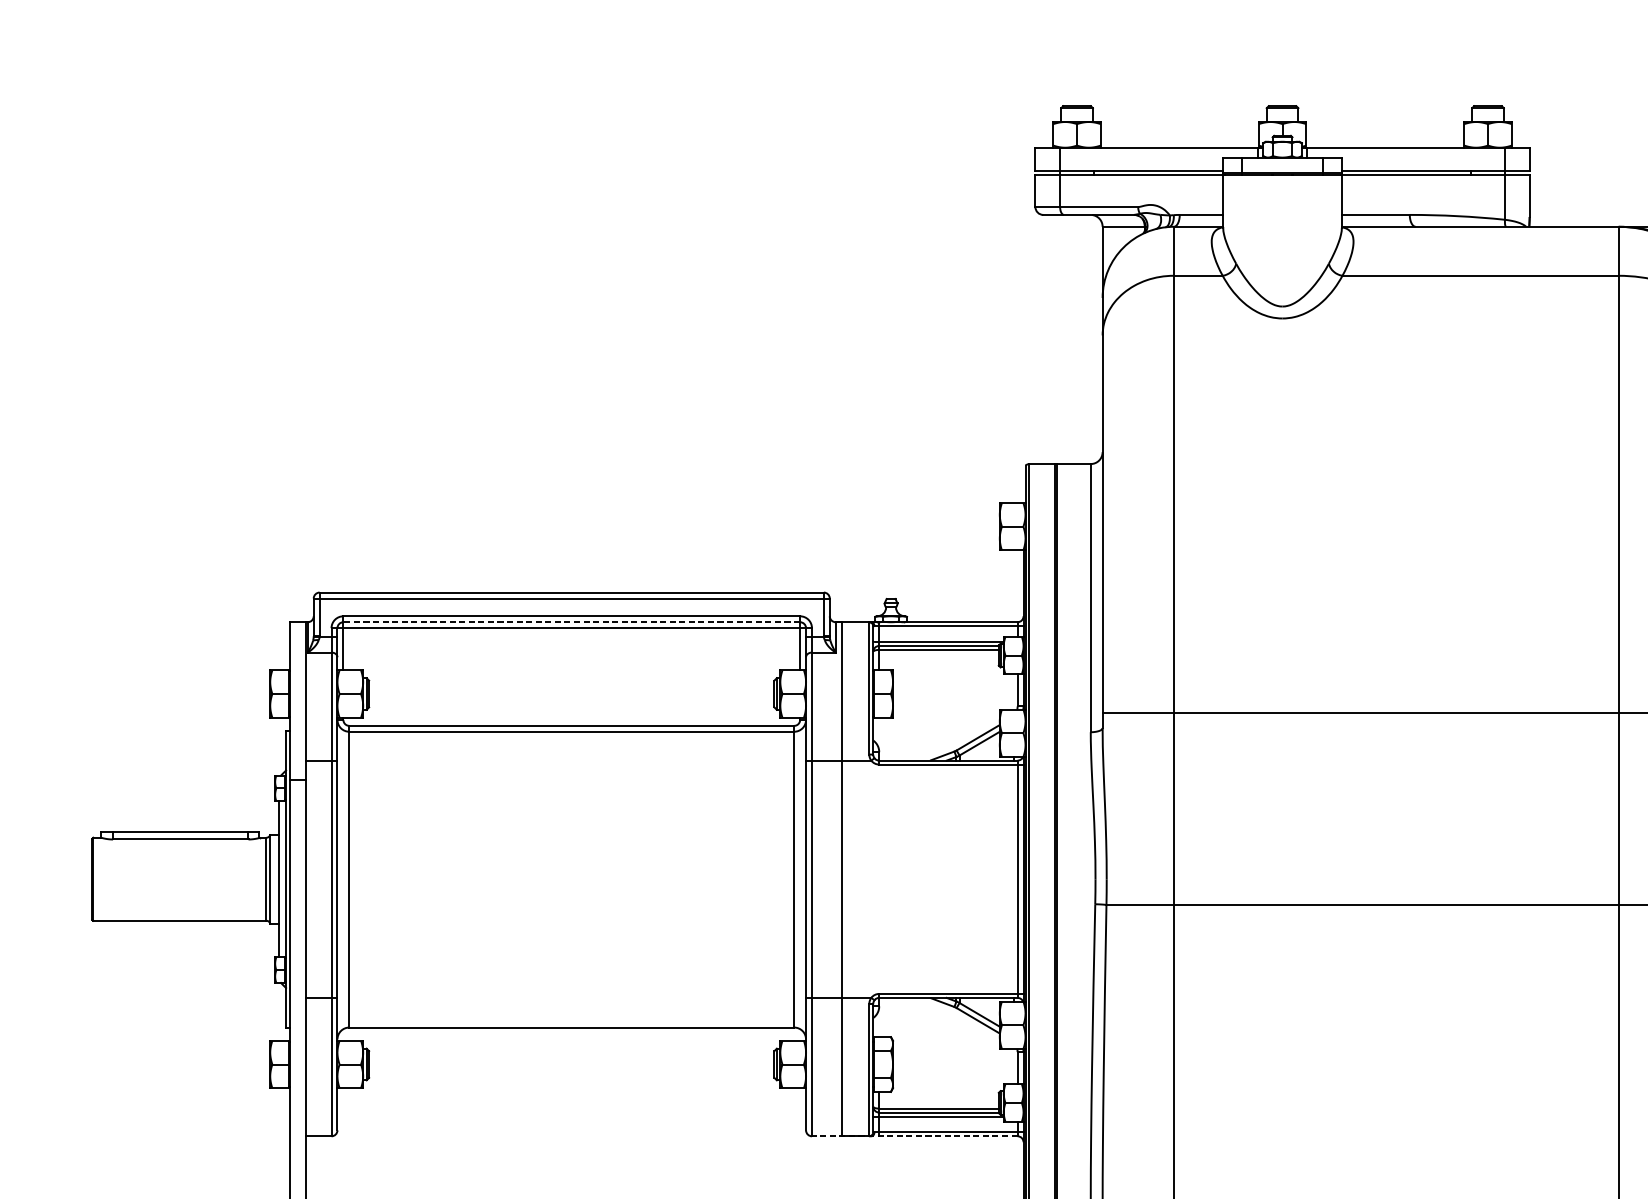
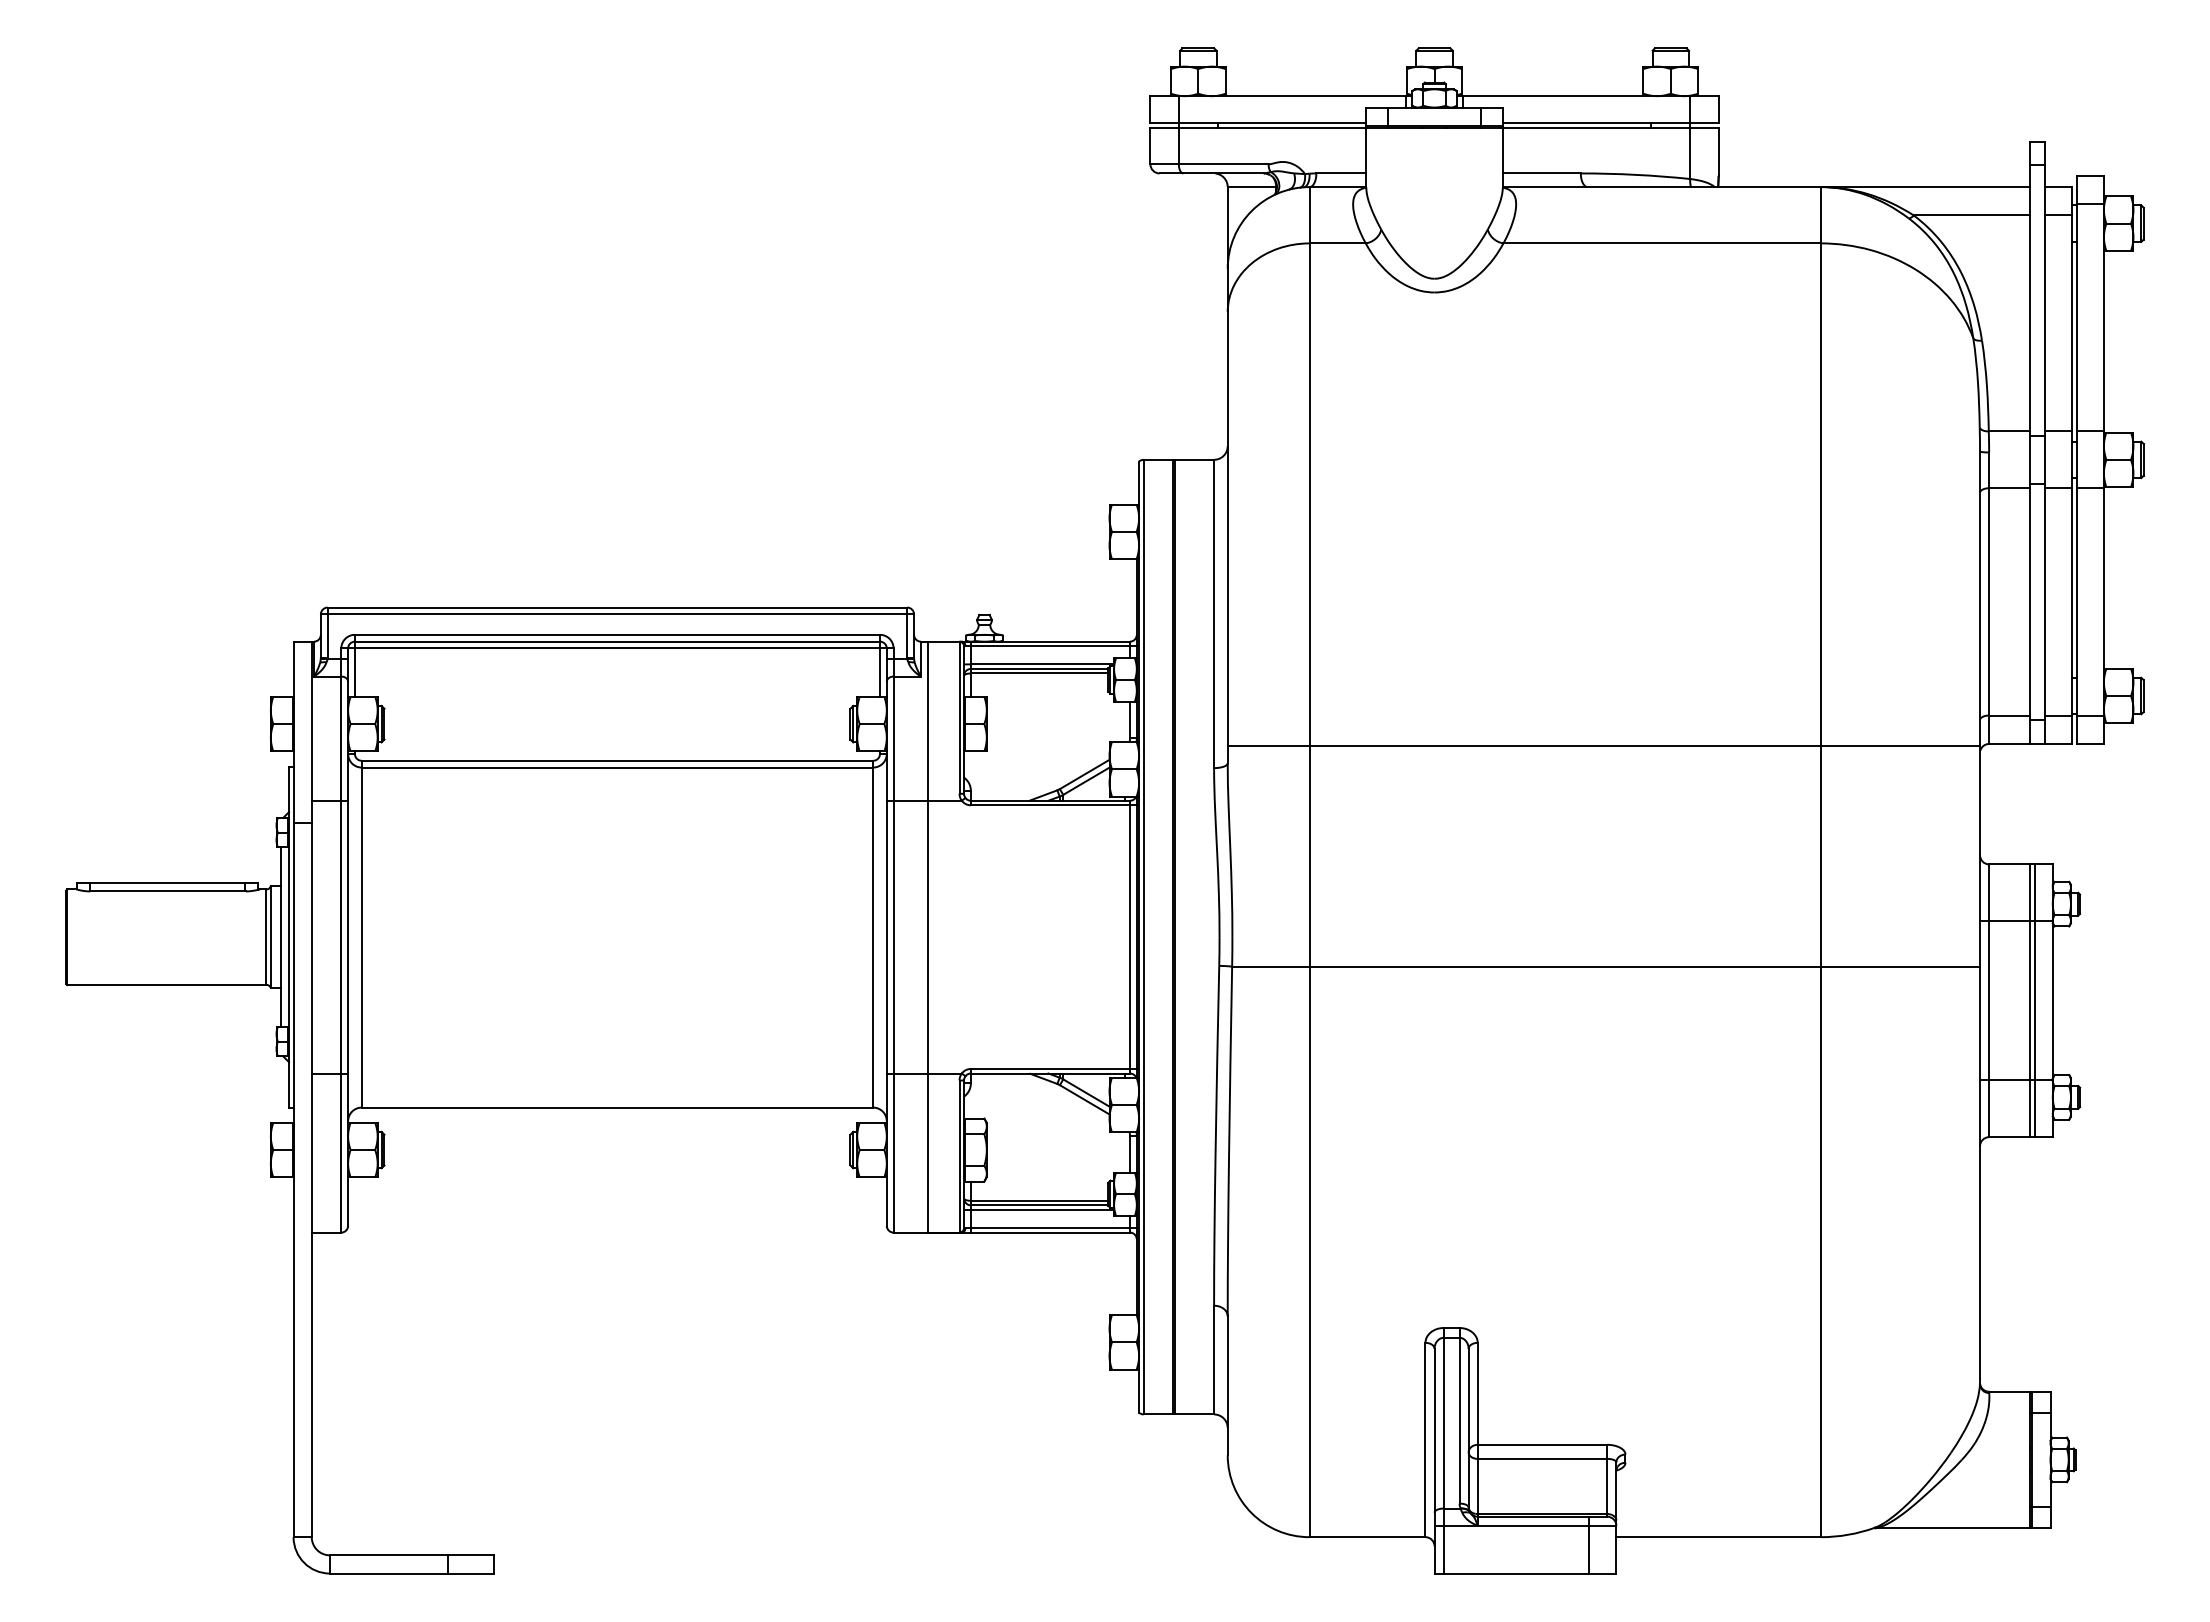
line: (571, 622) -> (617, 641), dashed -> solid
line: (914, 1136) -> (1011, 1232), dashed -> solid

